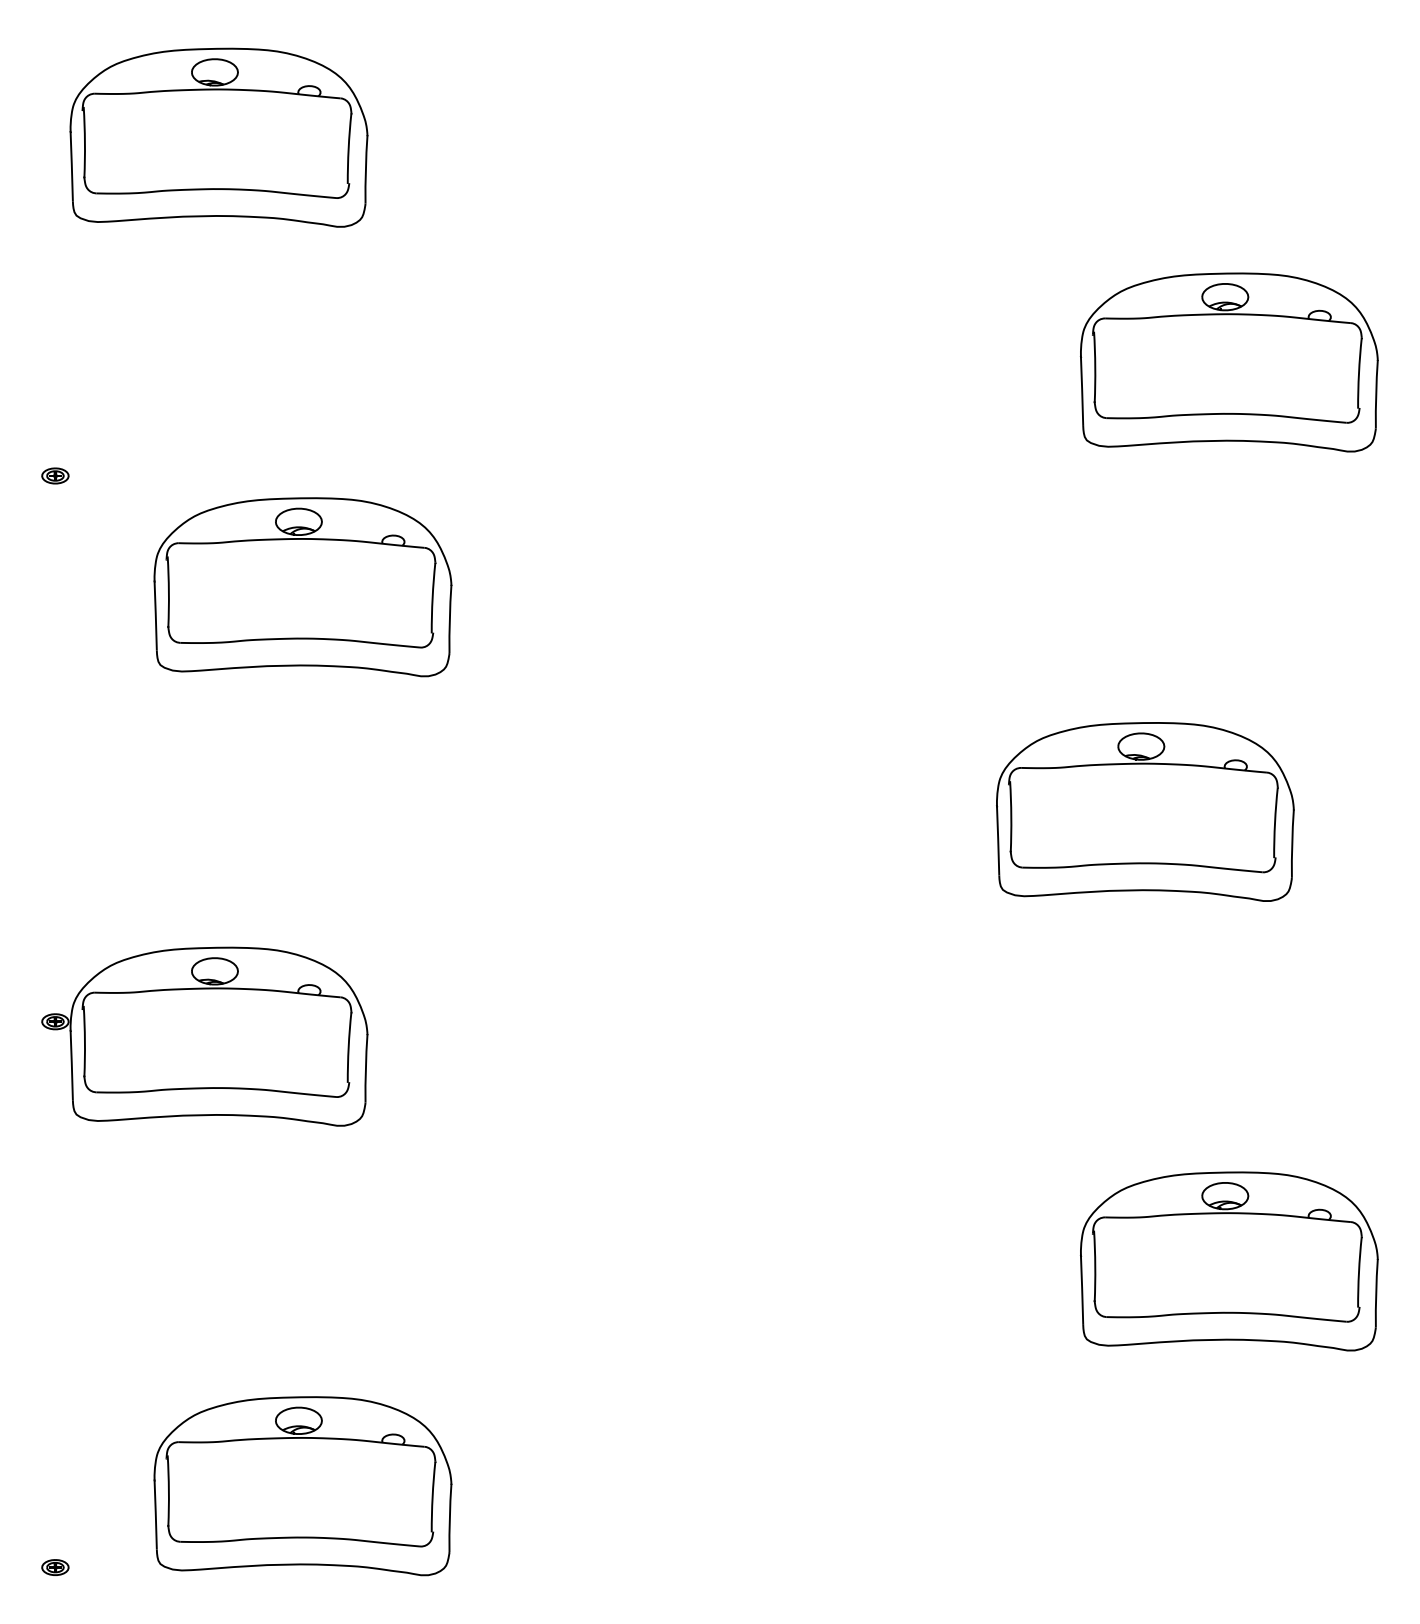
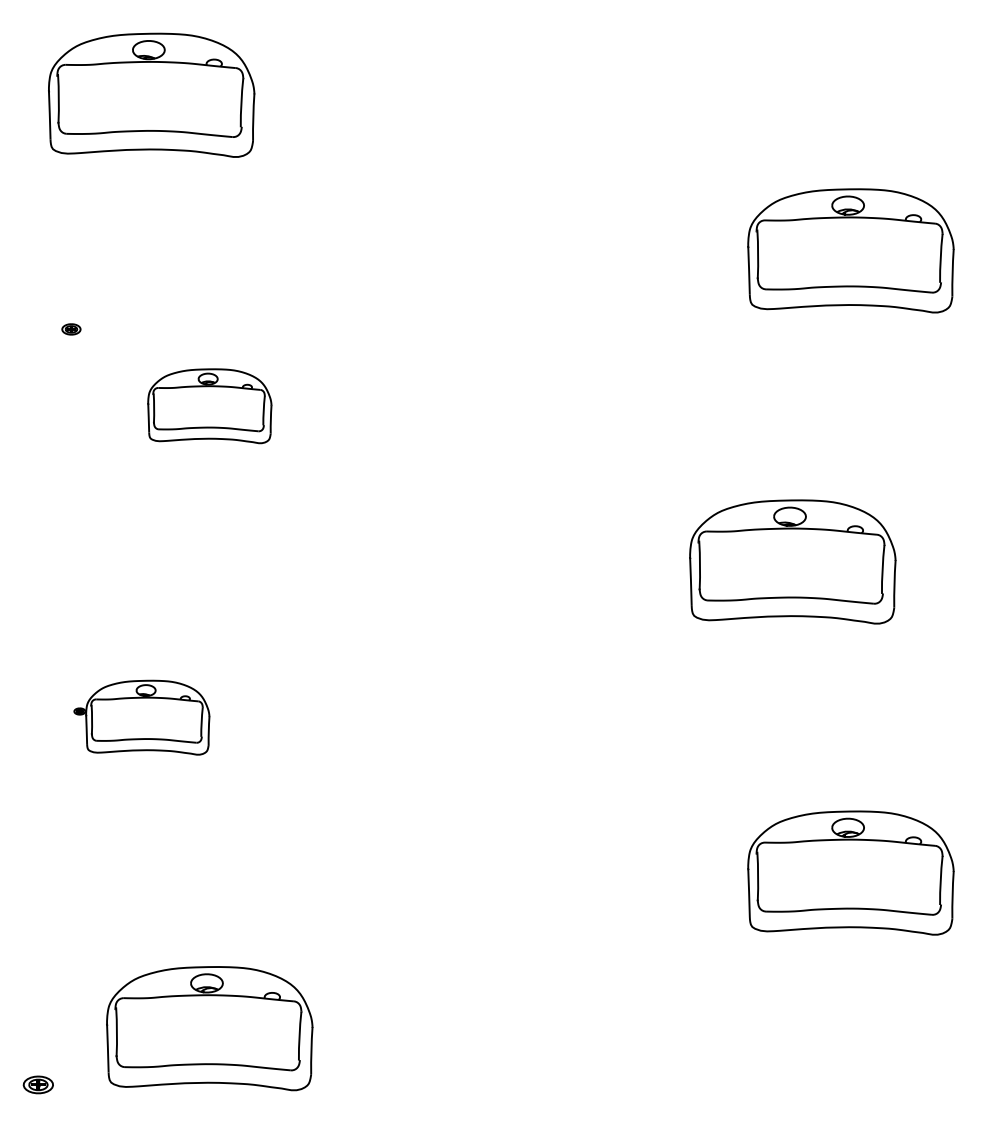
part: (55, 476) -> (71, 329), moved
part: (302, 585) -> (209, 405), size x0.6
part: (204, 1036) -> (141, 717), size x0.6
part: (55, 1566) -> (38, 1084), size x1.6

